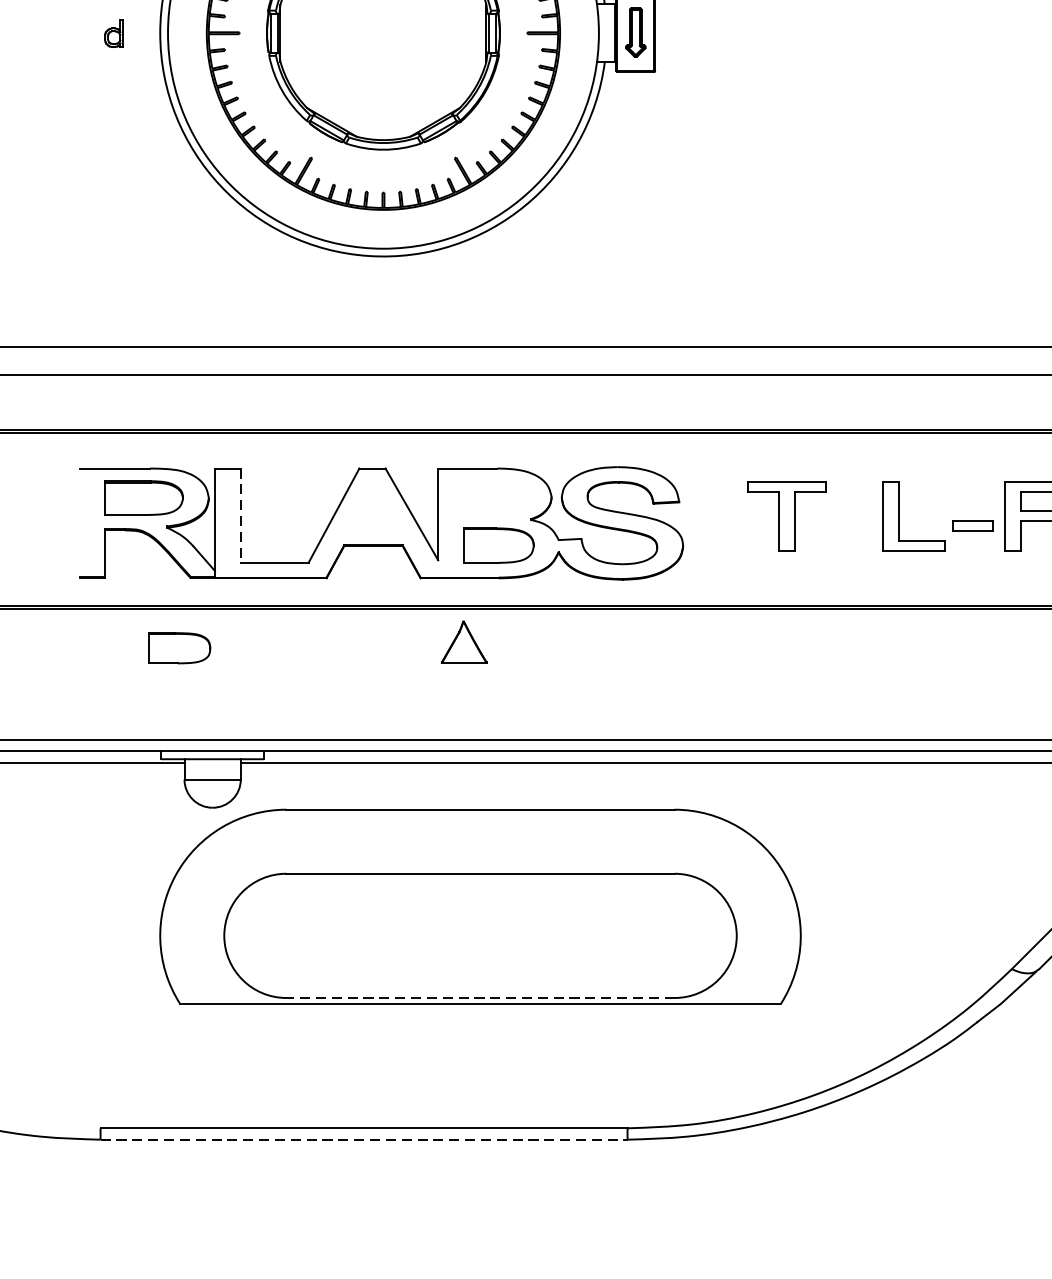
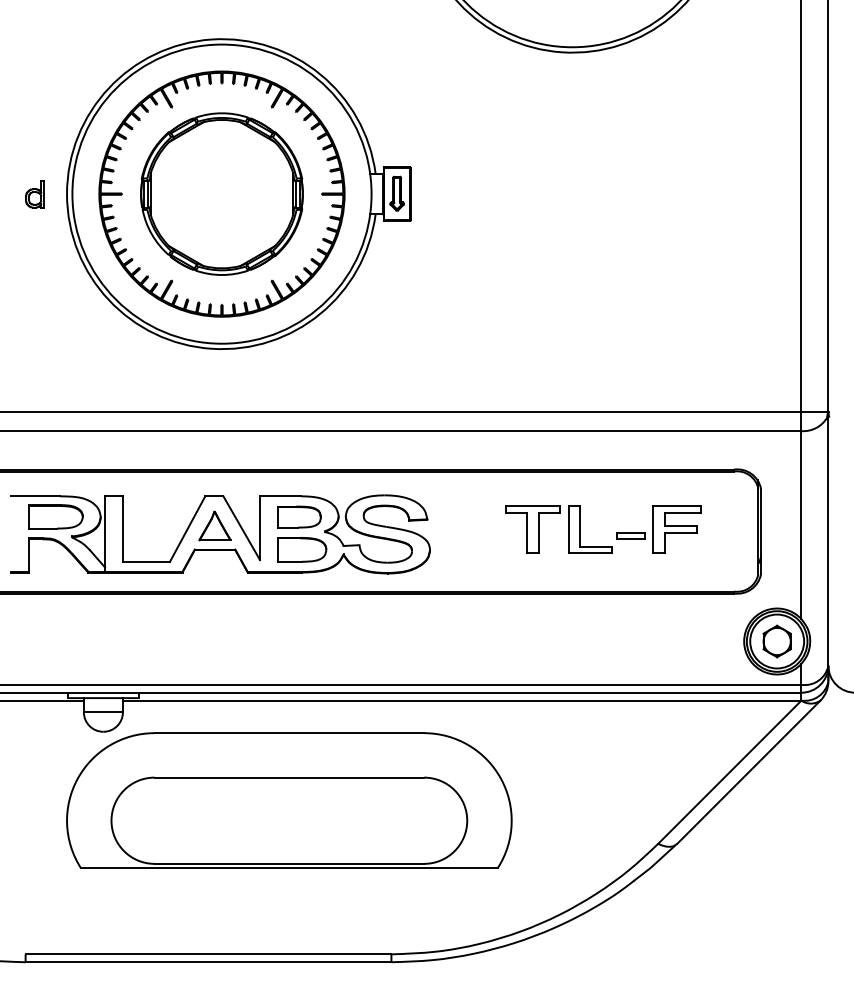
part: (113, 33) -> (34, 194), size x1.43
line: (241, 516) -> (123, 529), dashed -> solid
part: (786, 516) -> (532, 529), moved
part: (463, 641) -> (214, 525), moved
part: (179, 647) -> (299, 516), moved
line: (480, 997) -> (289, 863), dashed -> solid
line: (364, 1140) -> (208, 962), dashed -> solid

